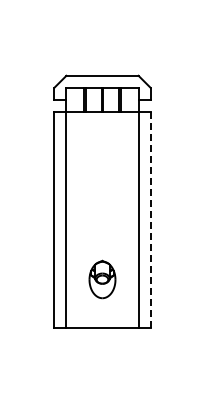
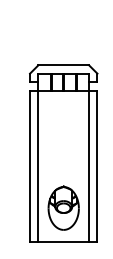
line: (150, 219) -> (97, 165), dashed -> solid
part: (102, 279) -> (63, 208), size x1.67

